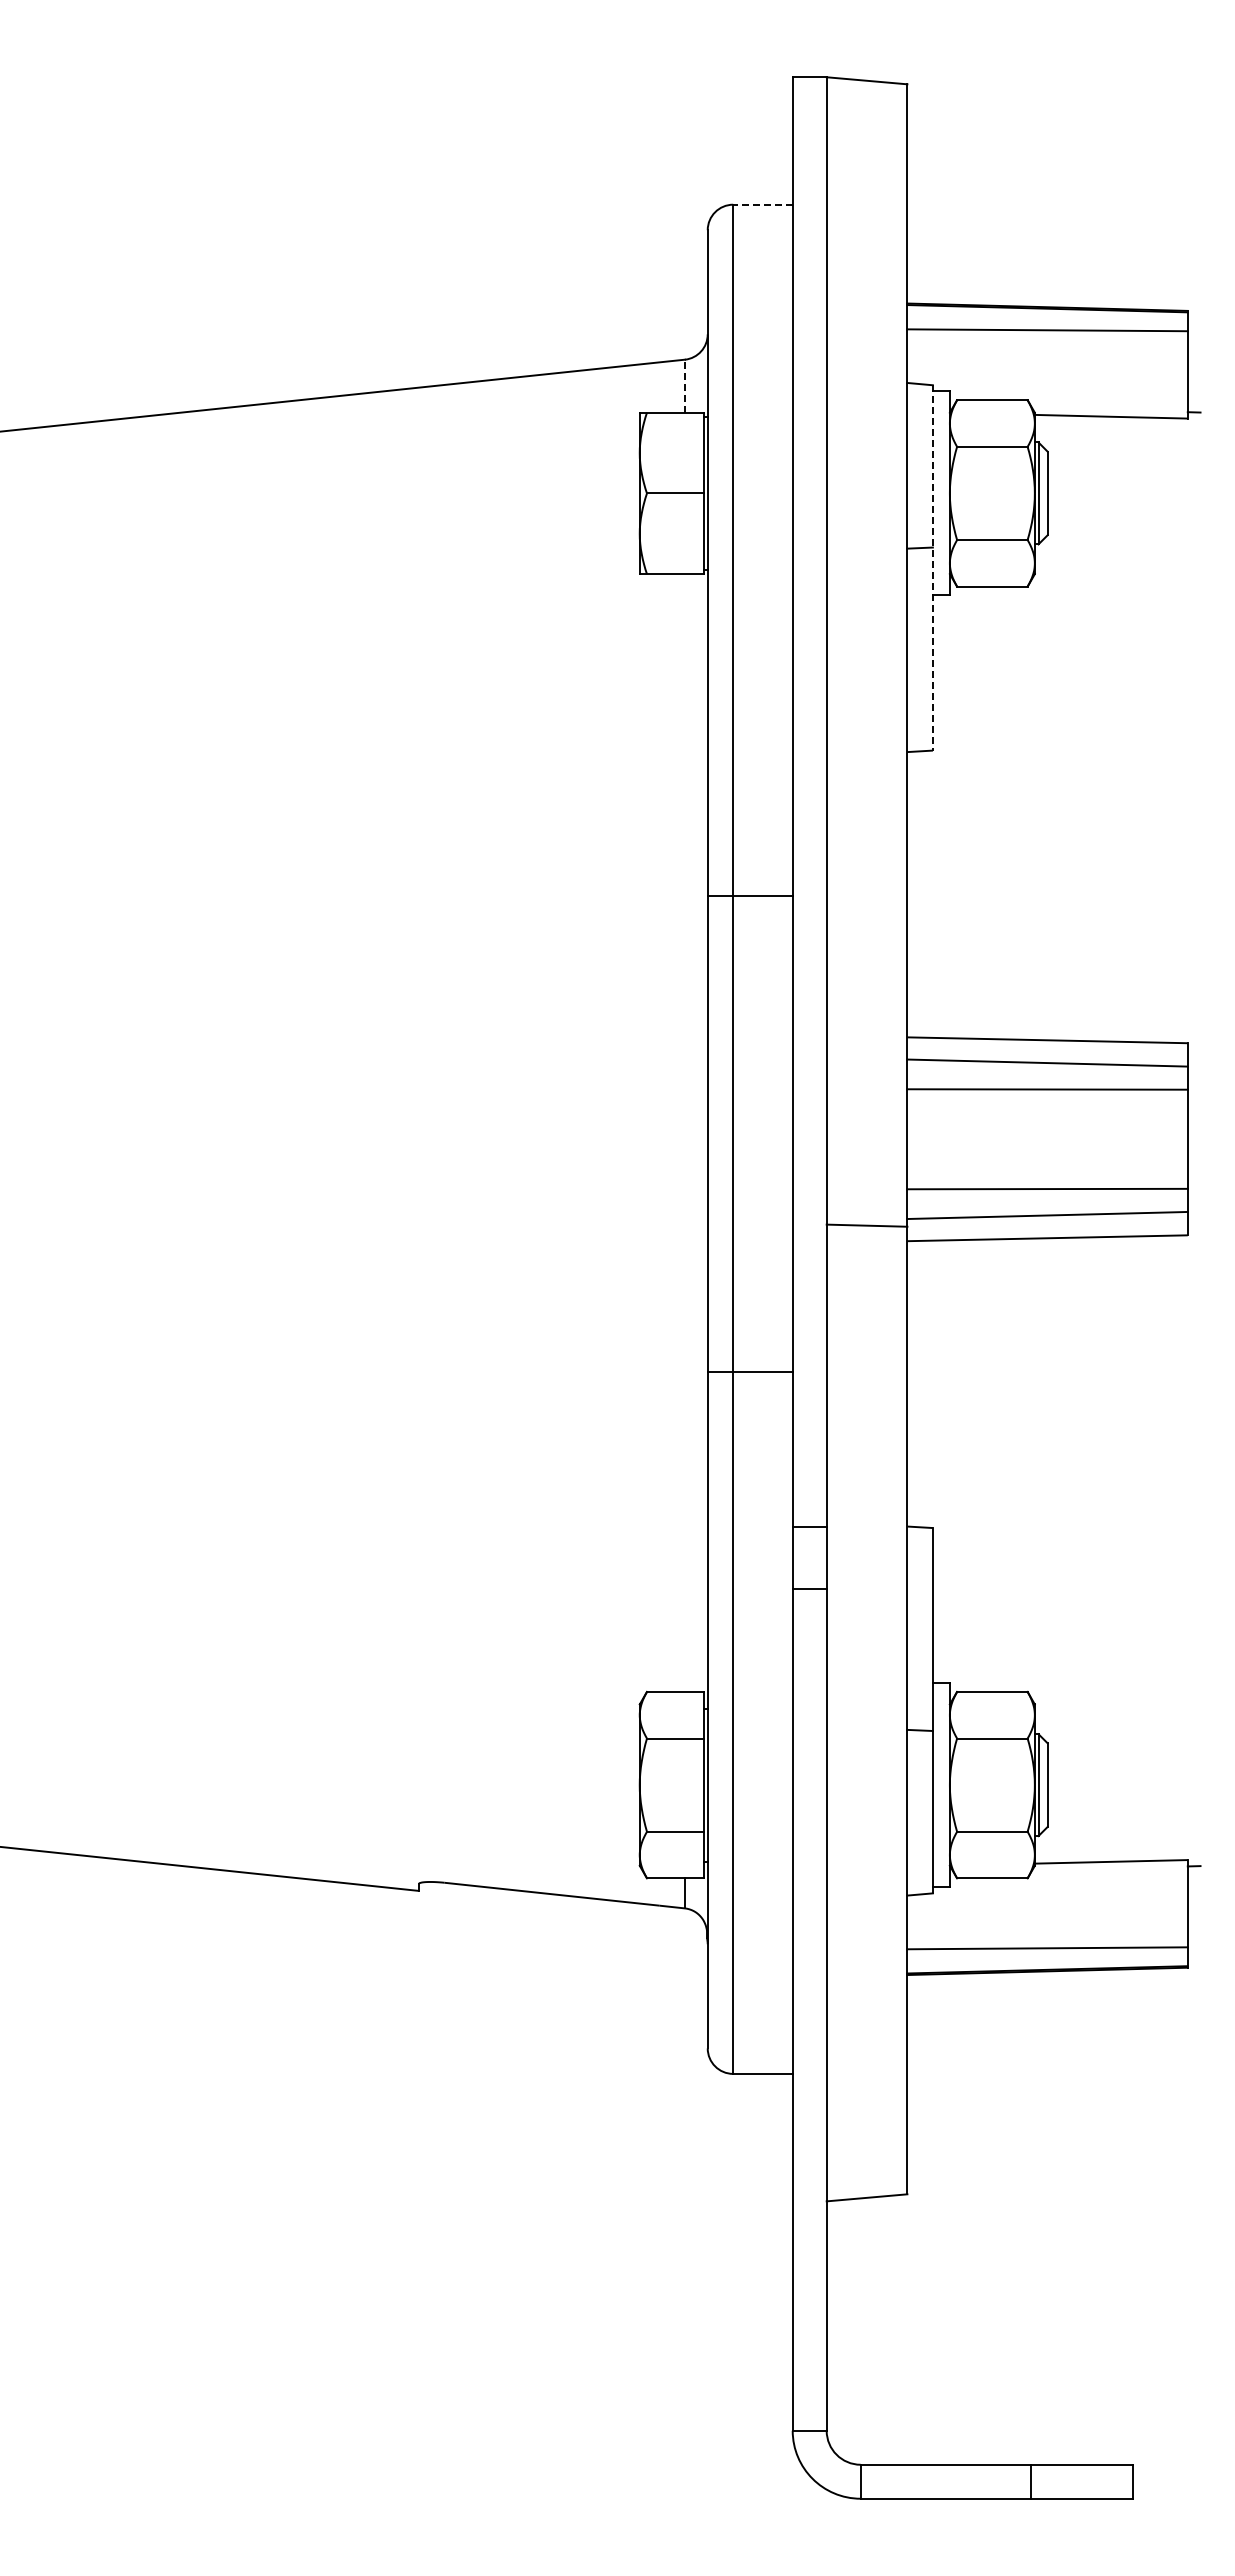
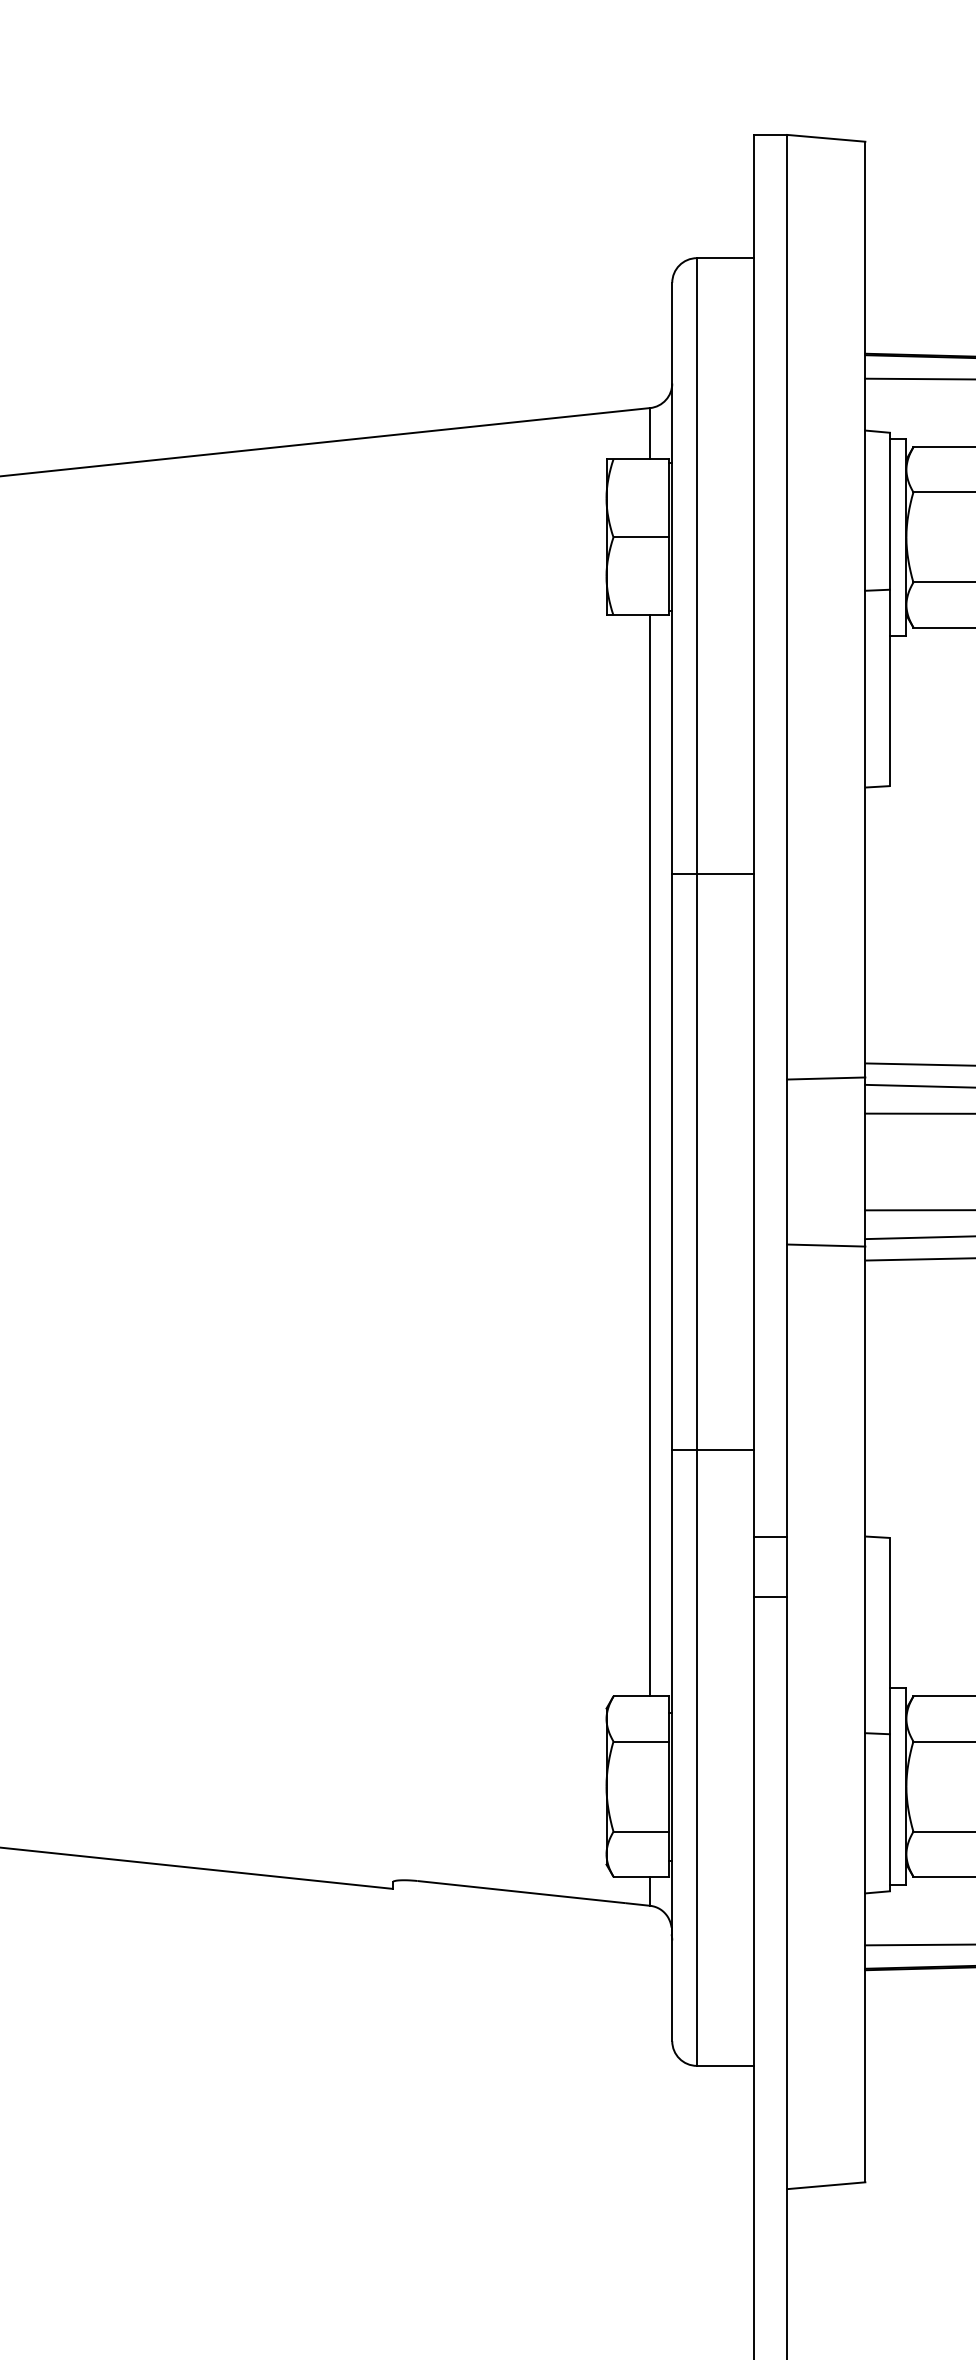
line: (762, 204) -> (725, 257), dashed -> solid
line: (684, 386) -> (649, 433), dashed -> solid
line: (932, 567) -> (889, 609), dashed -> solid
line: (749, 895) -> (712, 874), moved
line: (866, 1052) -> (825, 1078), added
line: (684, 1132) -> (649, 1155), added
line: (749, 1371) -> (712, 1449), moved

